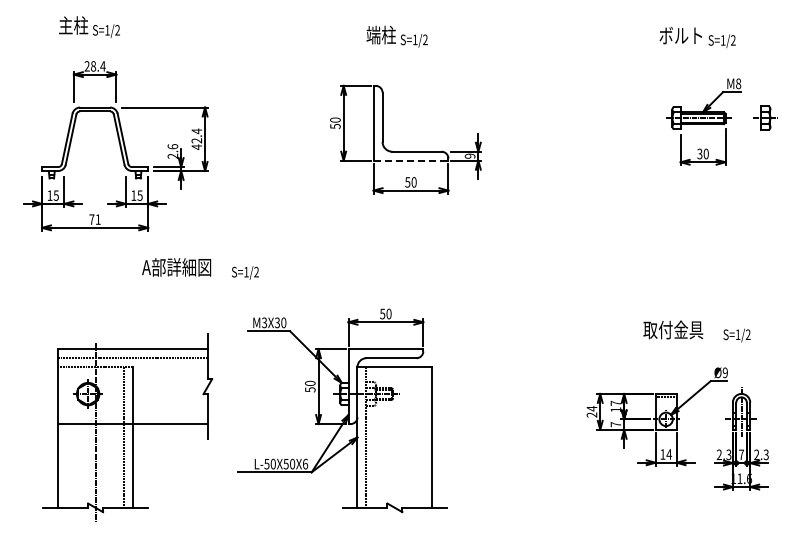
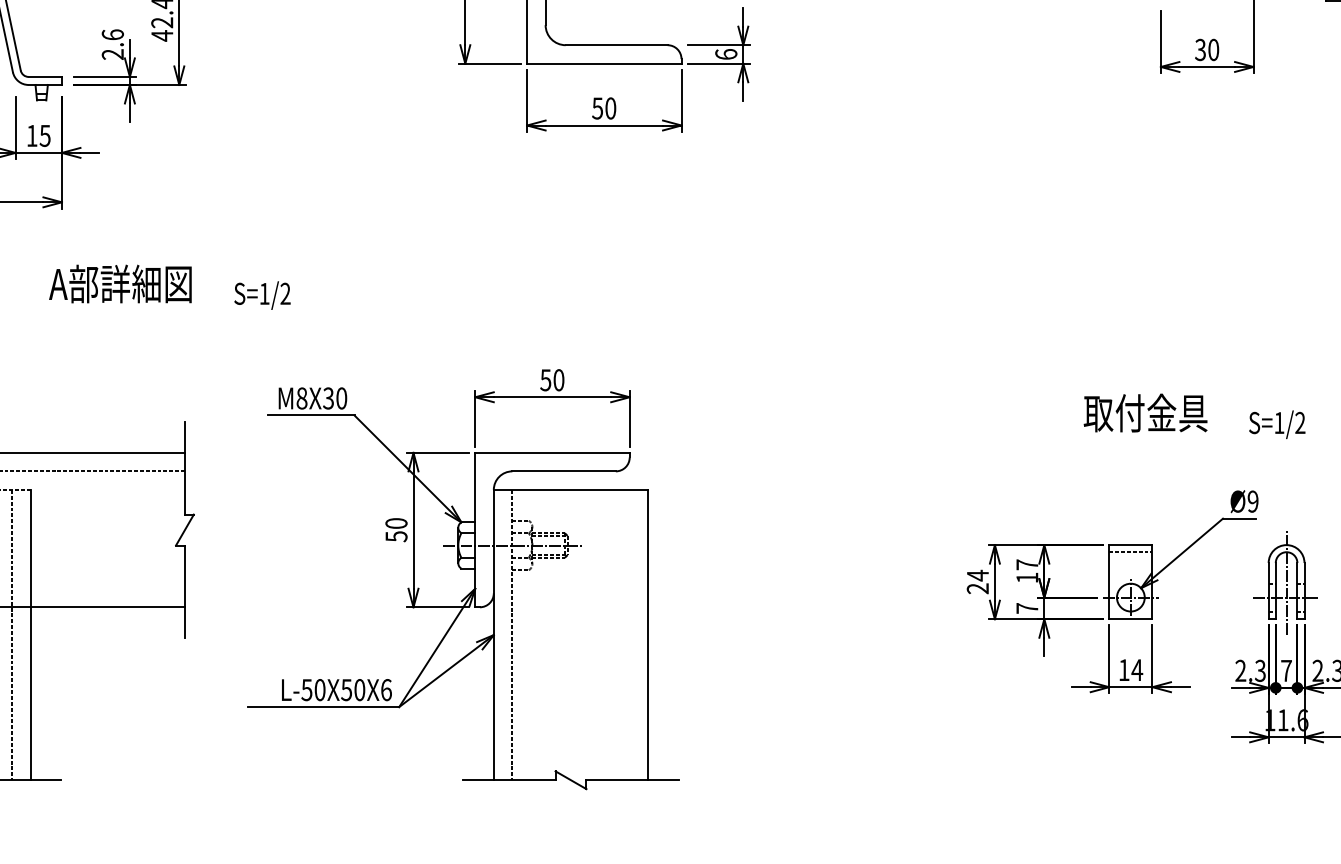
text: (469, 155) -> (725, 52), 9 -> 6
line: (411, 160) -> (605, 63), dashed -> solid
text: (264, 322) -> (301, 397), M3X30 -> M8X30

